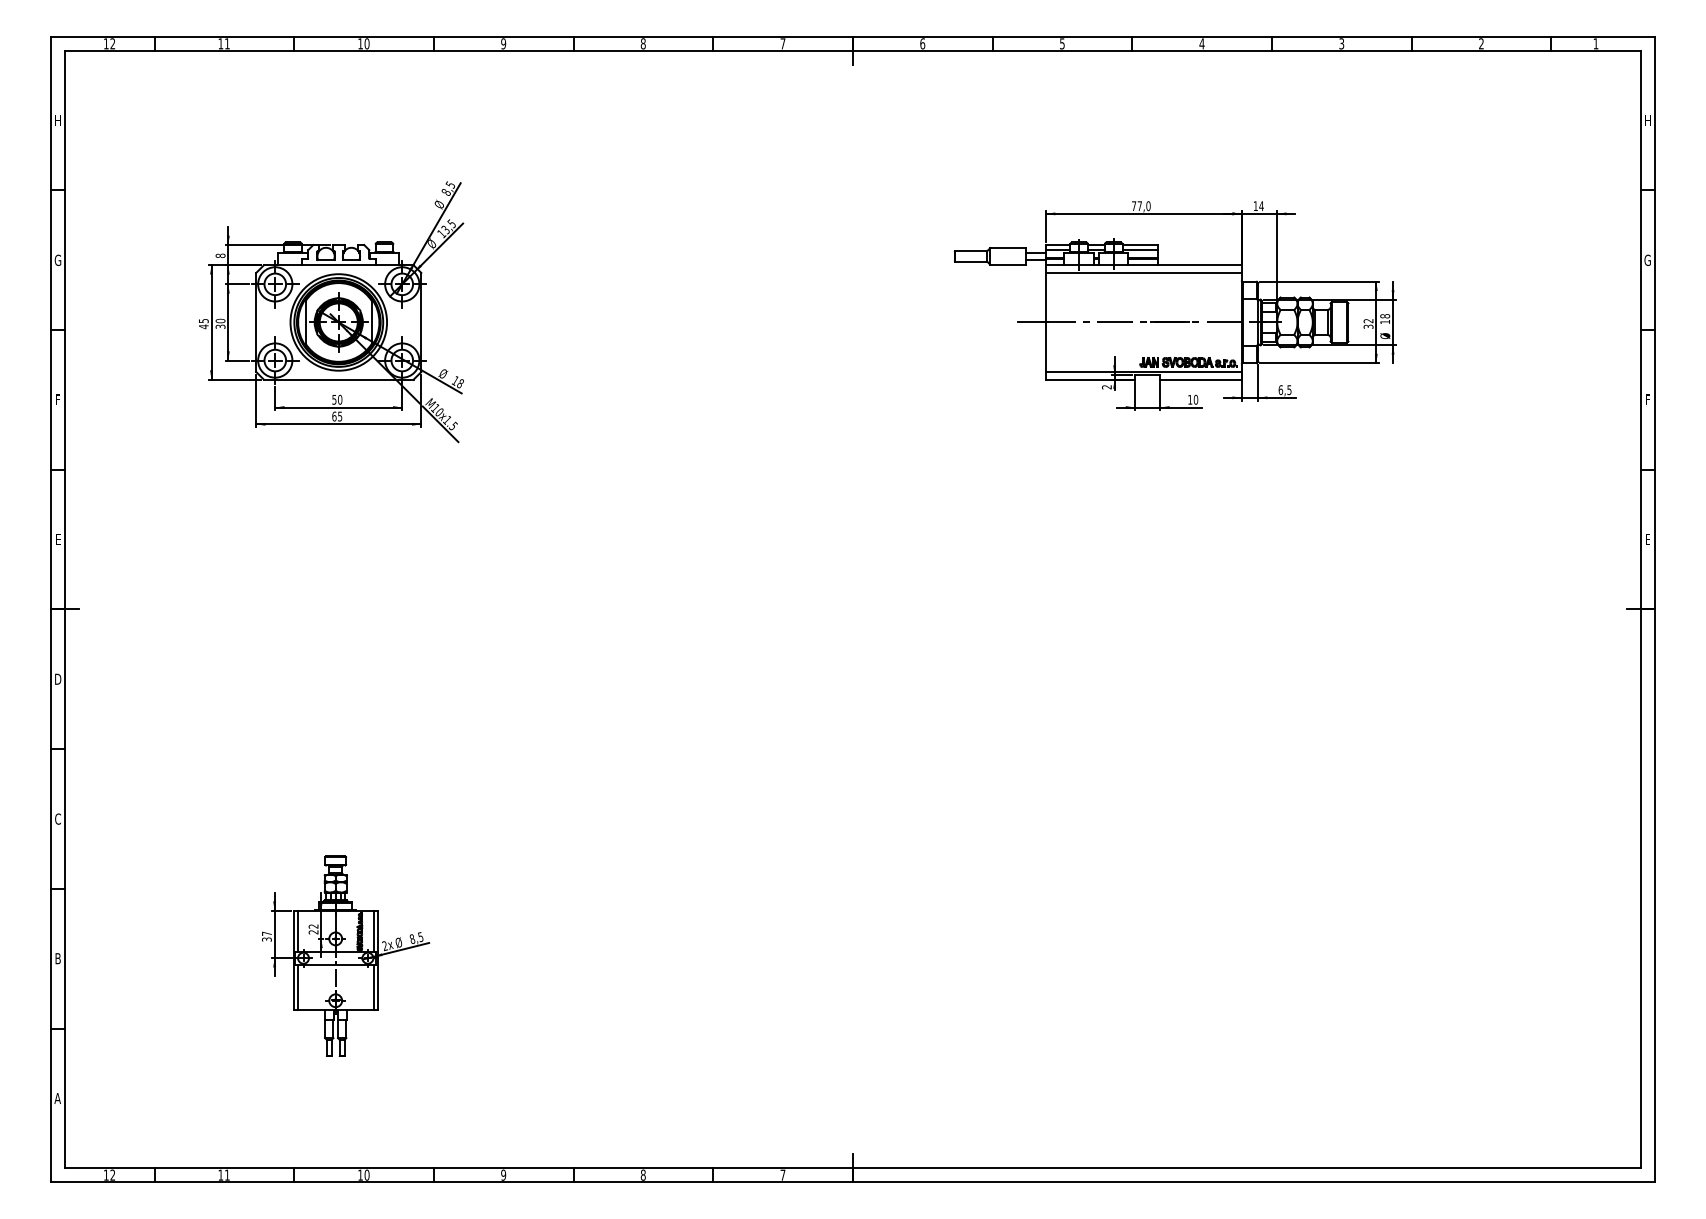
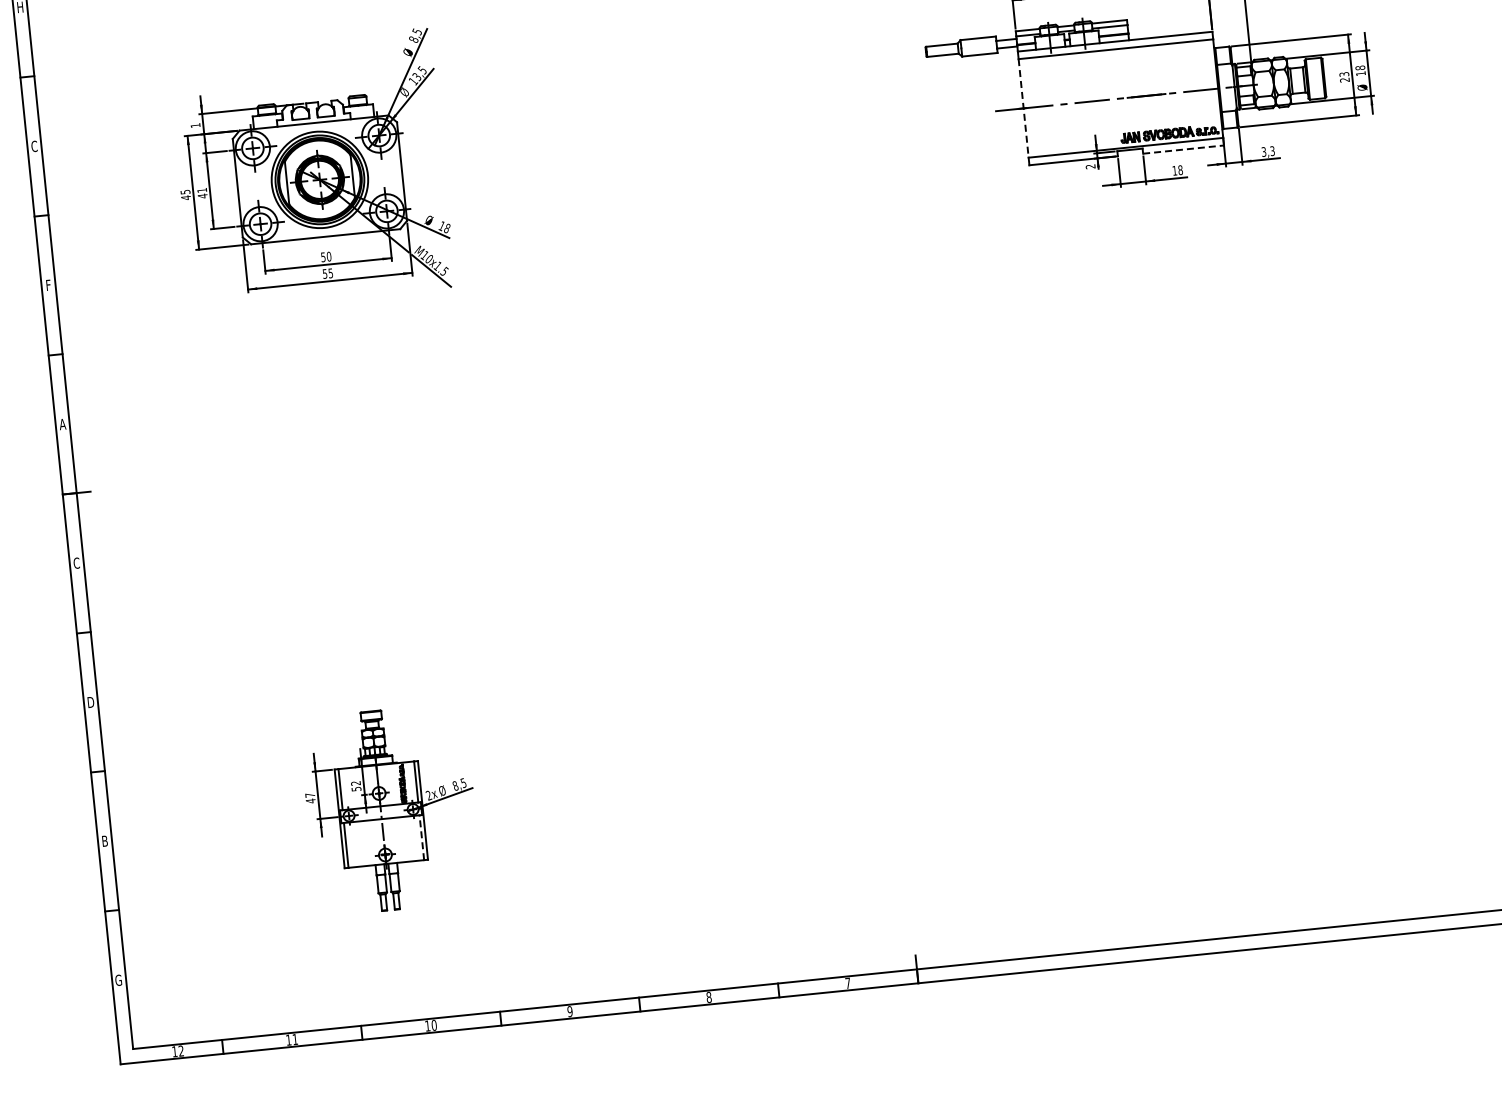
text: (220, 255) -> (195, 125), 8 -> 1
text: (57, 259) -> (33, 145), G -> C
line: (1046, 322) -> (1024, 108), solid -> dashed
text: (220, 323) -> (202, 192), 30 -> 41
text: (1368, 323) -> (1344, 76), 32 -> 23
line: (1201, 379) -> (1183, 149), solid -> dashed
text: (1284, 389) -> (1267, 151), 6,5 -> 3,3
text: (1195, 399) -> (1180, 169), 10 -> 18
text: (334, 416) -> (325, 273), 65 -> 55
text: (58, 539) -> (63, 424), E -> A
text: (58, 678) -> (77, 562), D -> C
text: (58, 818) -> (91, 701), C -> D
text: (313, 932) -> (356, 789), 22 -> 52
text: (266, 939) -> (310, 801), 37 -> 47
line: (373, 987) -> (421, 838), solid -> dashed
text: (57, 1098) -> (118, 980), A -> G

